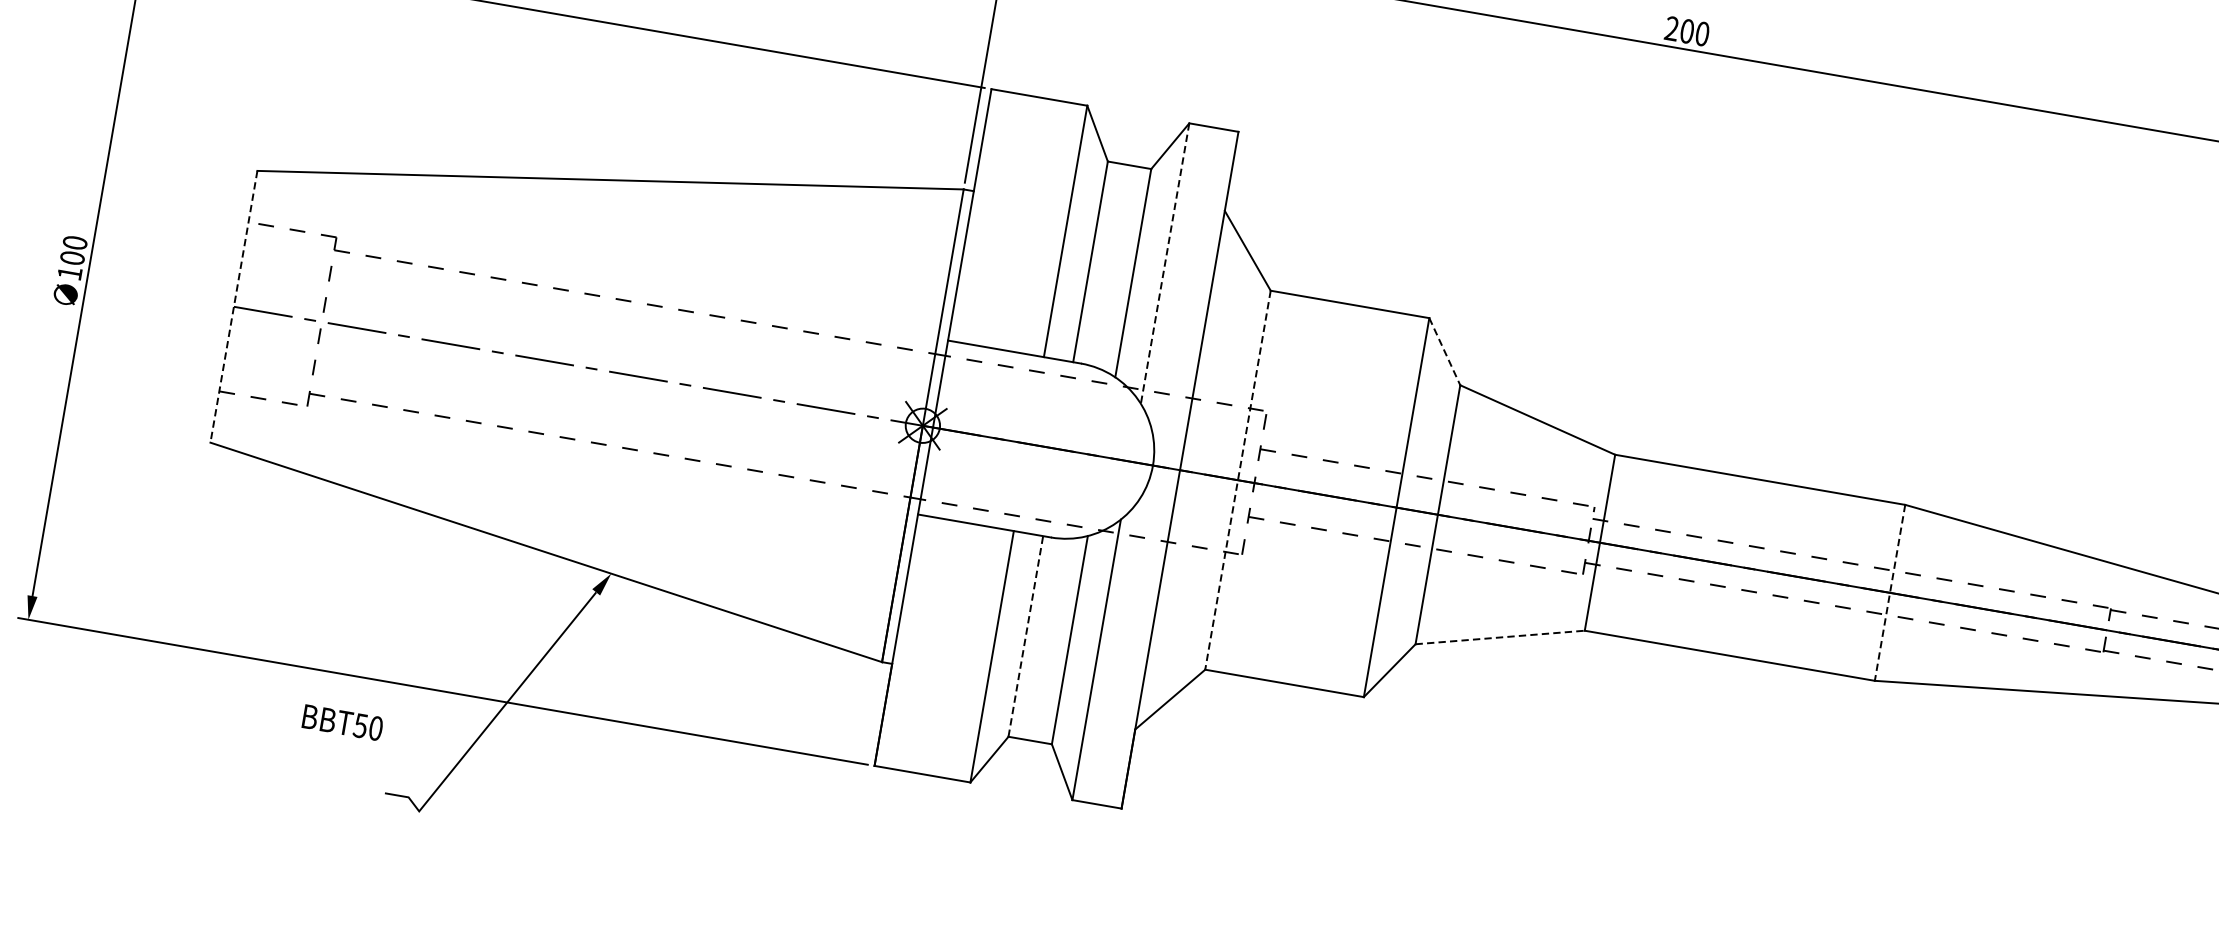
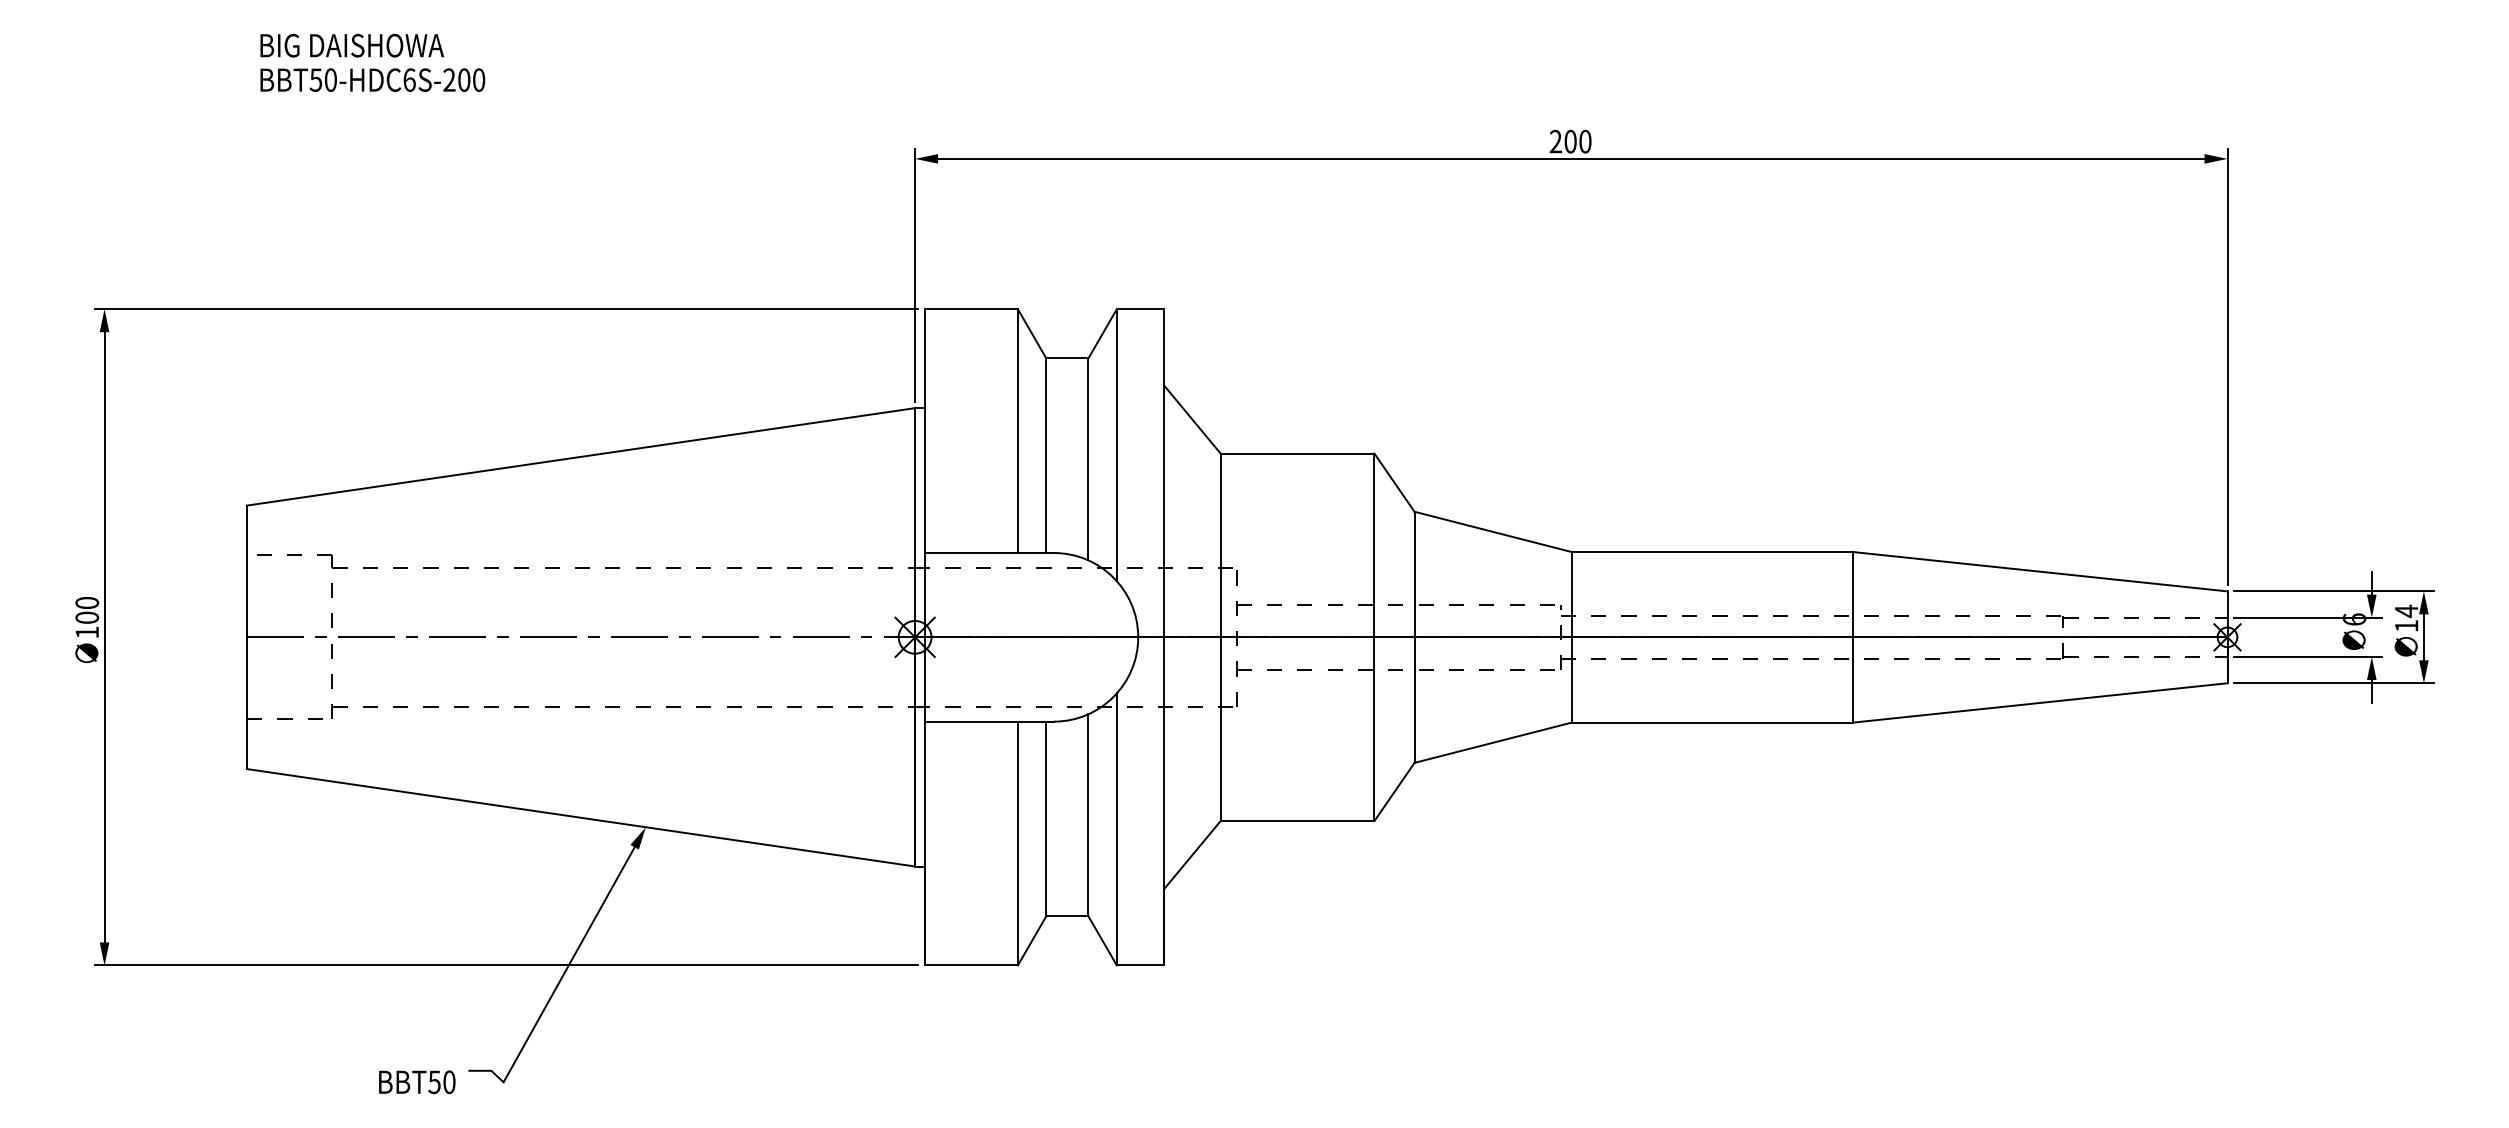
line: (1164, 263) -> (1116, 445), dashed -> solid
line: (234, 307) -> (247, 637), dashed -> solid
line: (1444, 352) -> (1394, 483), dashed -> solid
line: (1237, 480) -> (1220, 637), dashed -> solid
line: (1889, 592) -> (1852, 637), dashed -> solid
line: (1026, 636) -> (1046, 818), dashed -> solid
line: (1500, 637) -> (1493, 742), dashed -> solid
text: (343, 723) -> (417, 1082), moved

